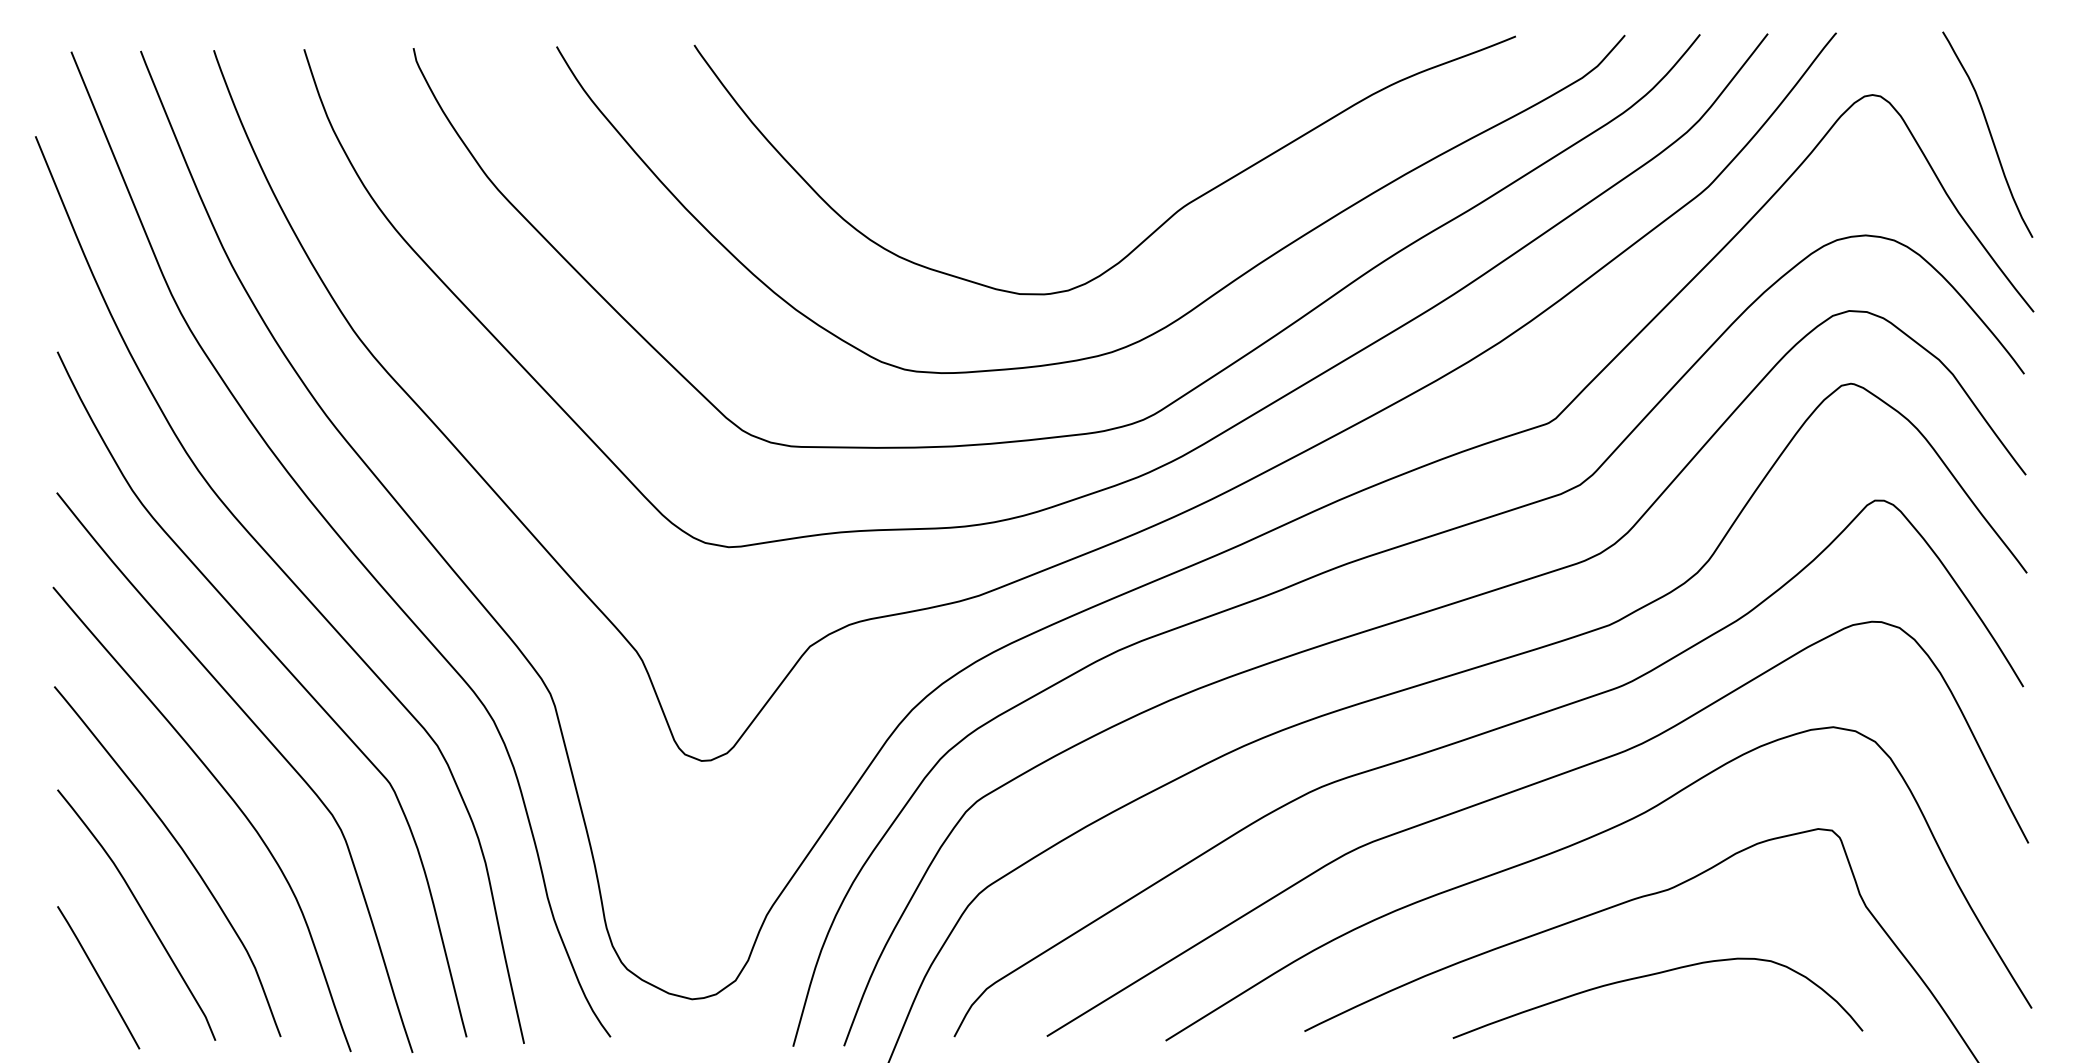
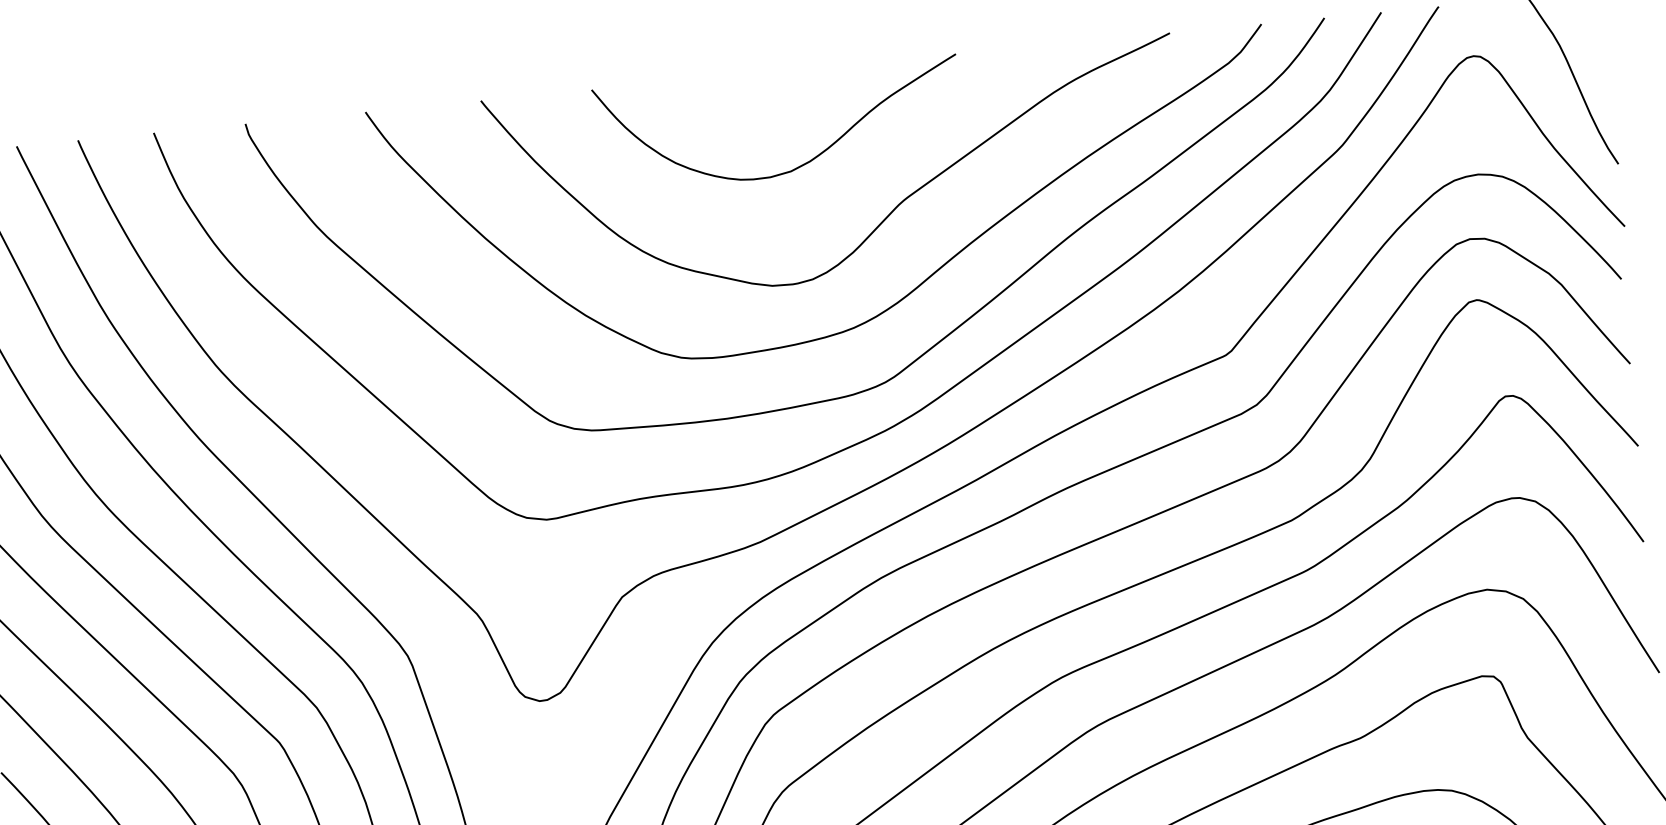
curve: (1067, 153) -> (802, 164), added

